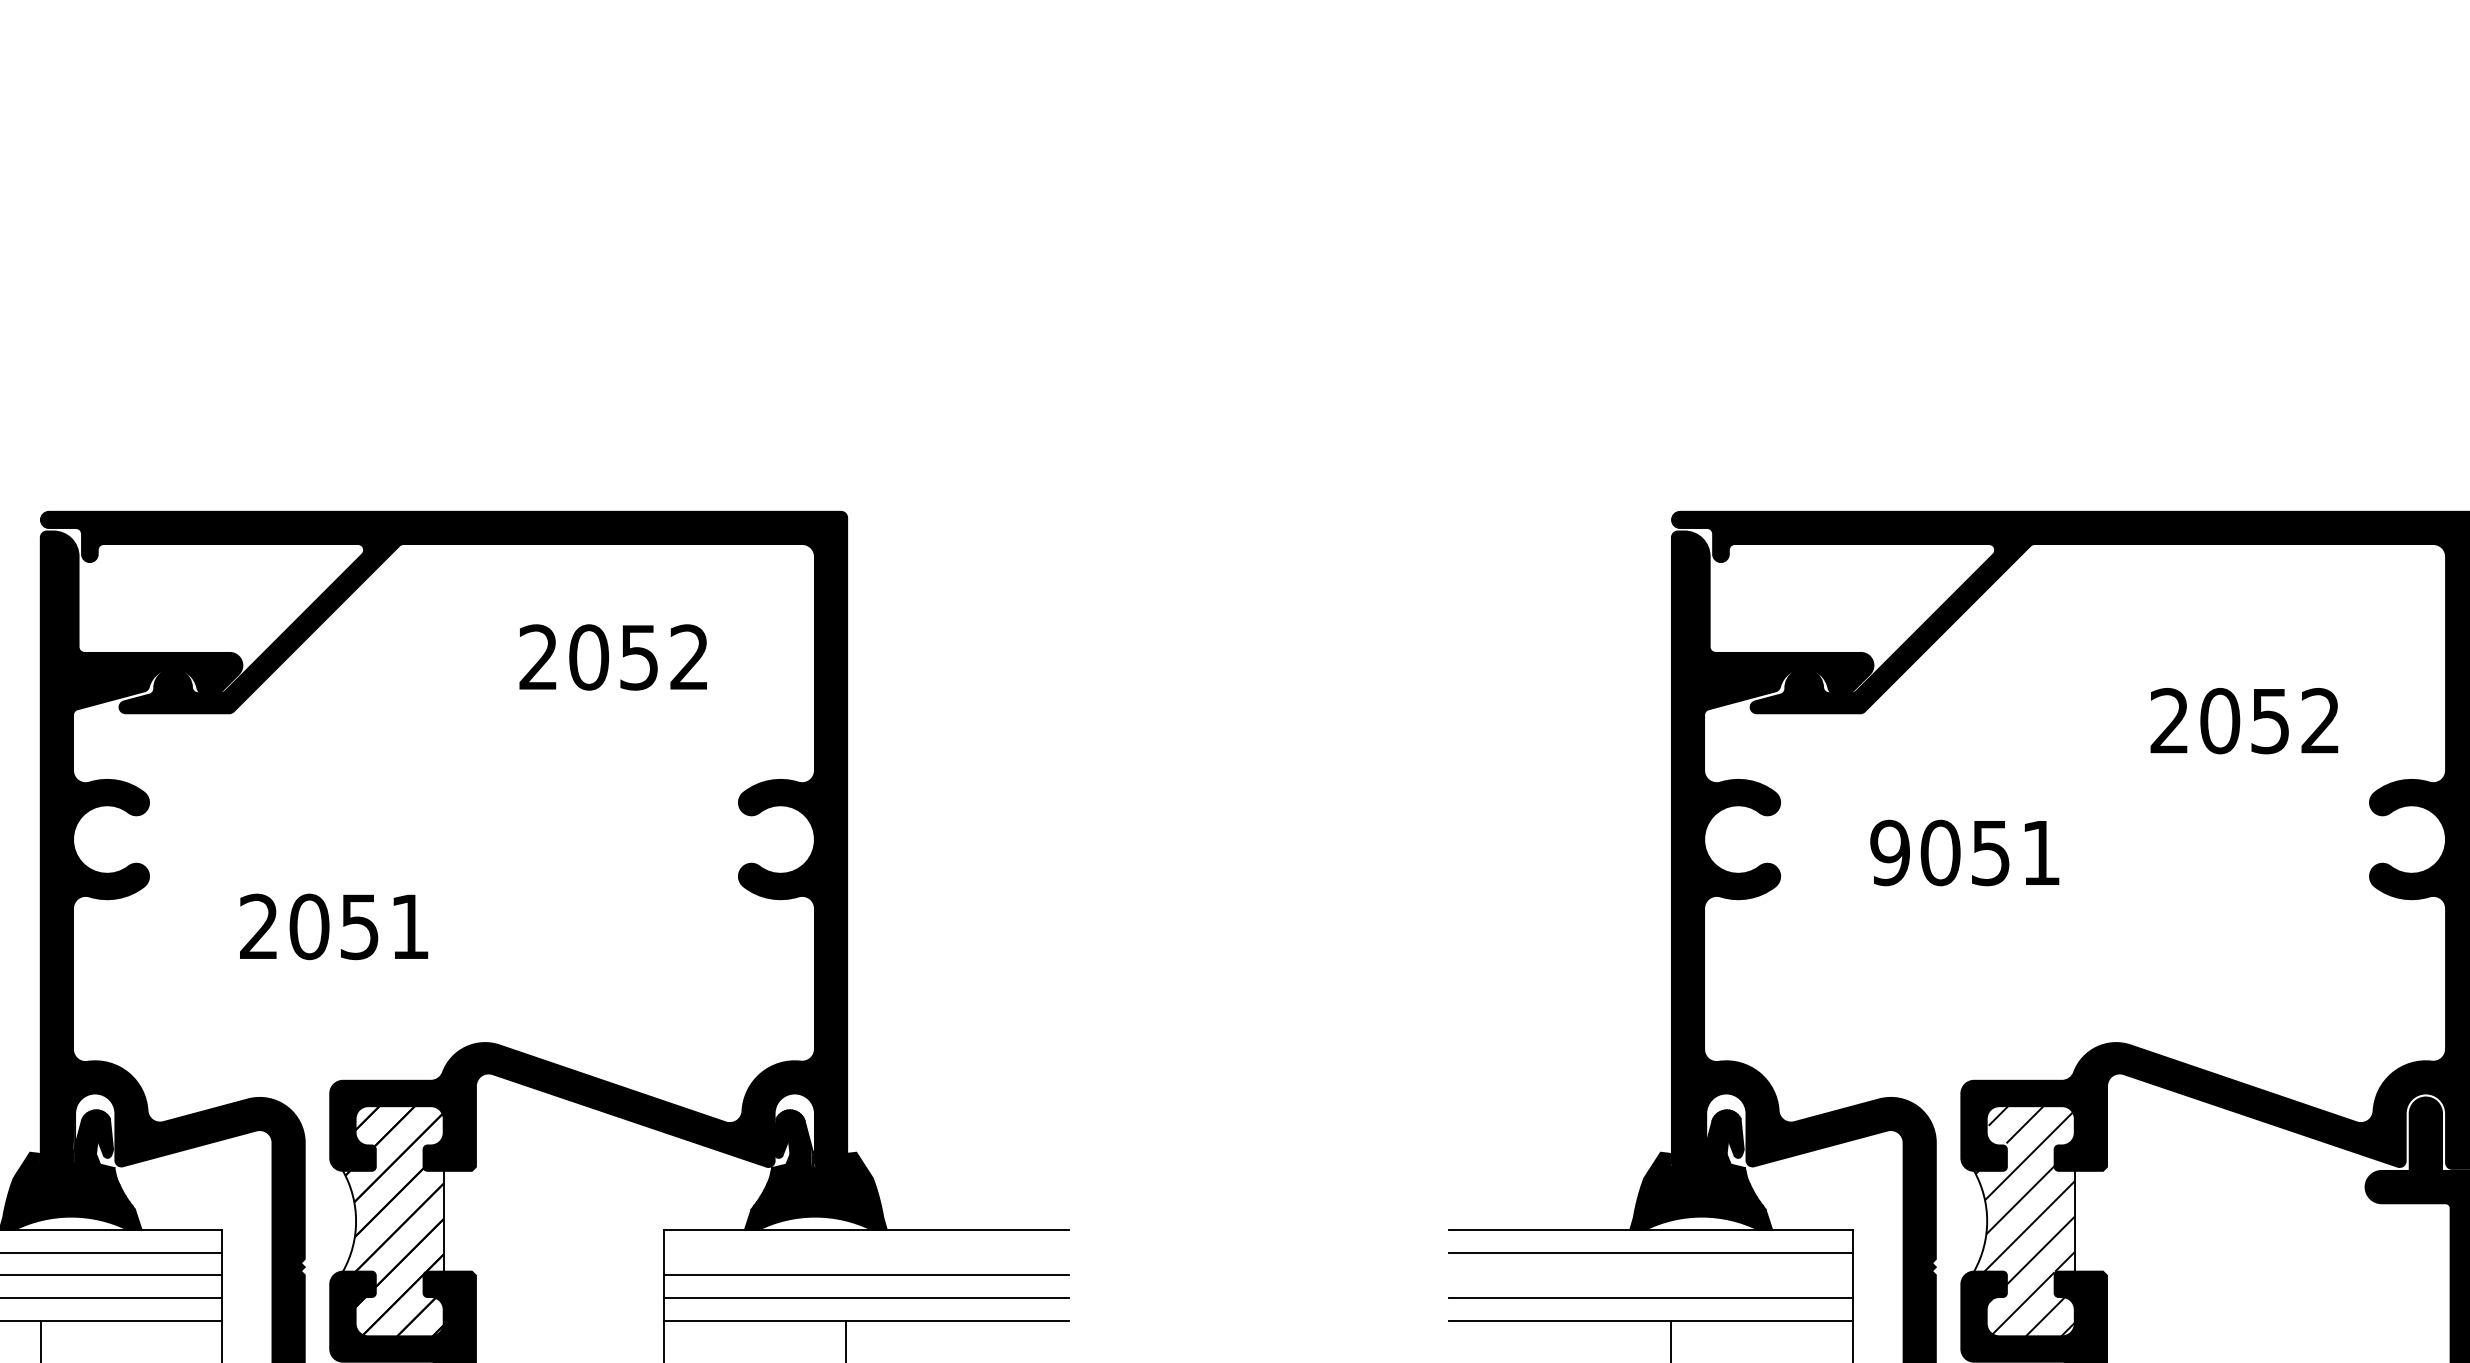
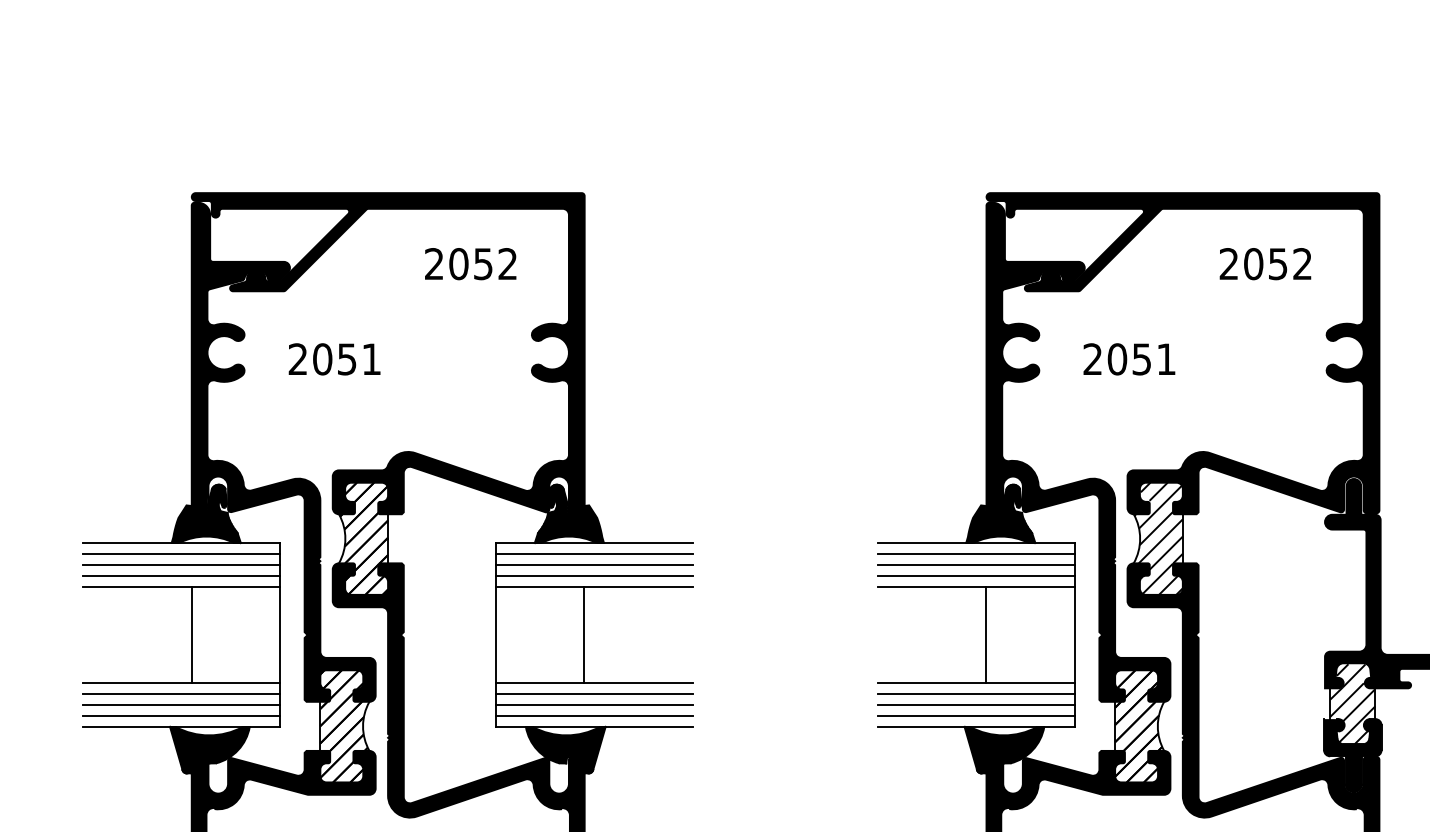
text: (2244, 721) -> (1265, 264), moved
text: (1889, 853) -> (1092, 359), 9051 -> 2051
text: (333, 927) -> (334, 359), moved
line: (865, 1253) -> (593, 554), added
line: (1649, 1276) -> (975, 565), added

